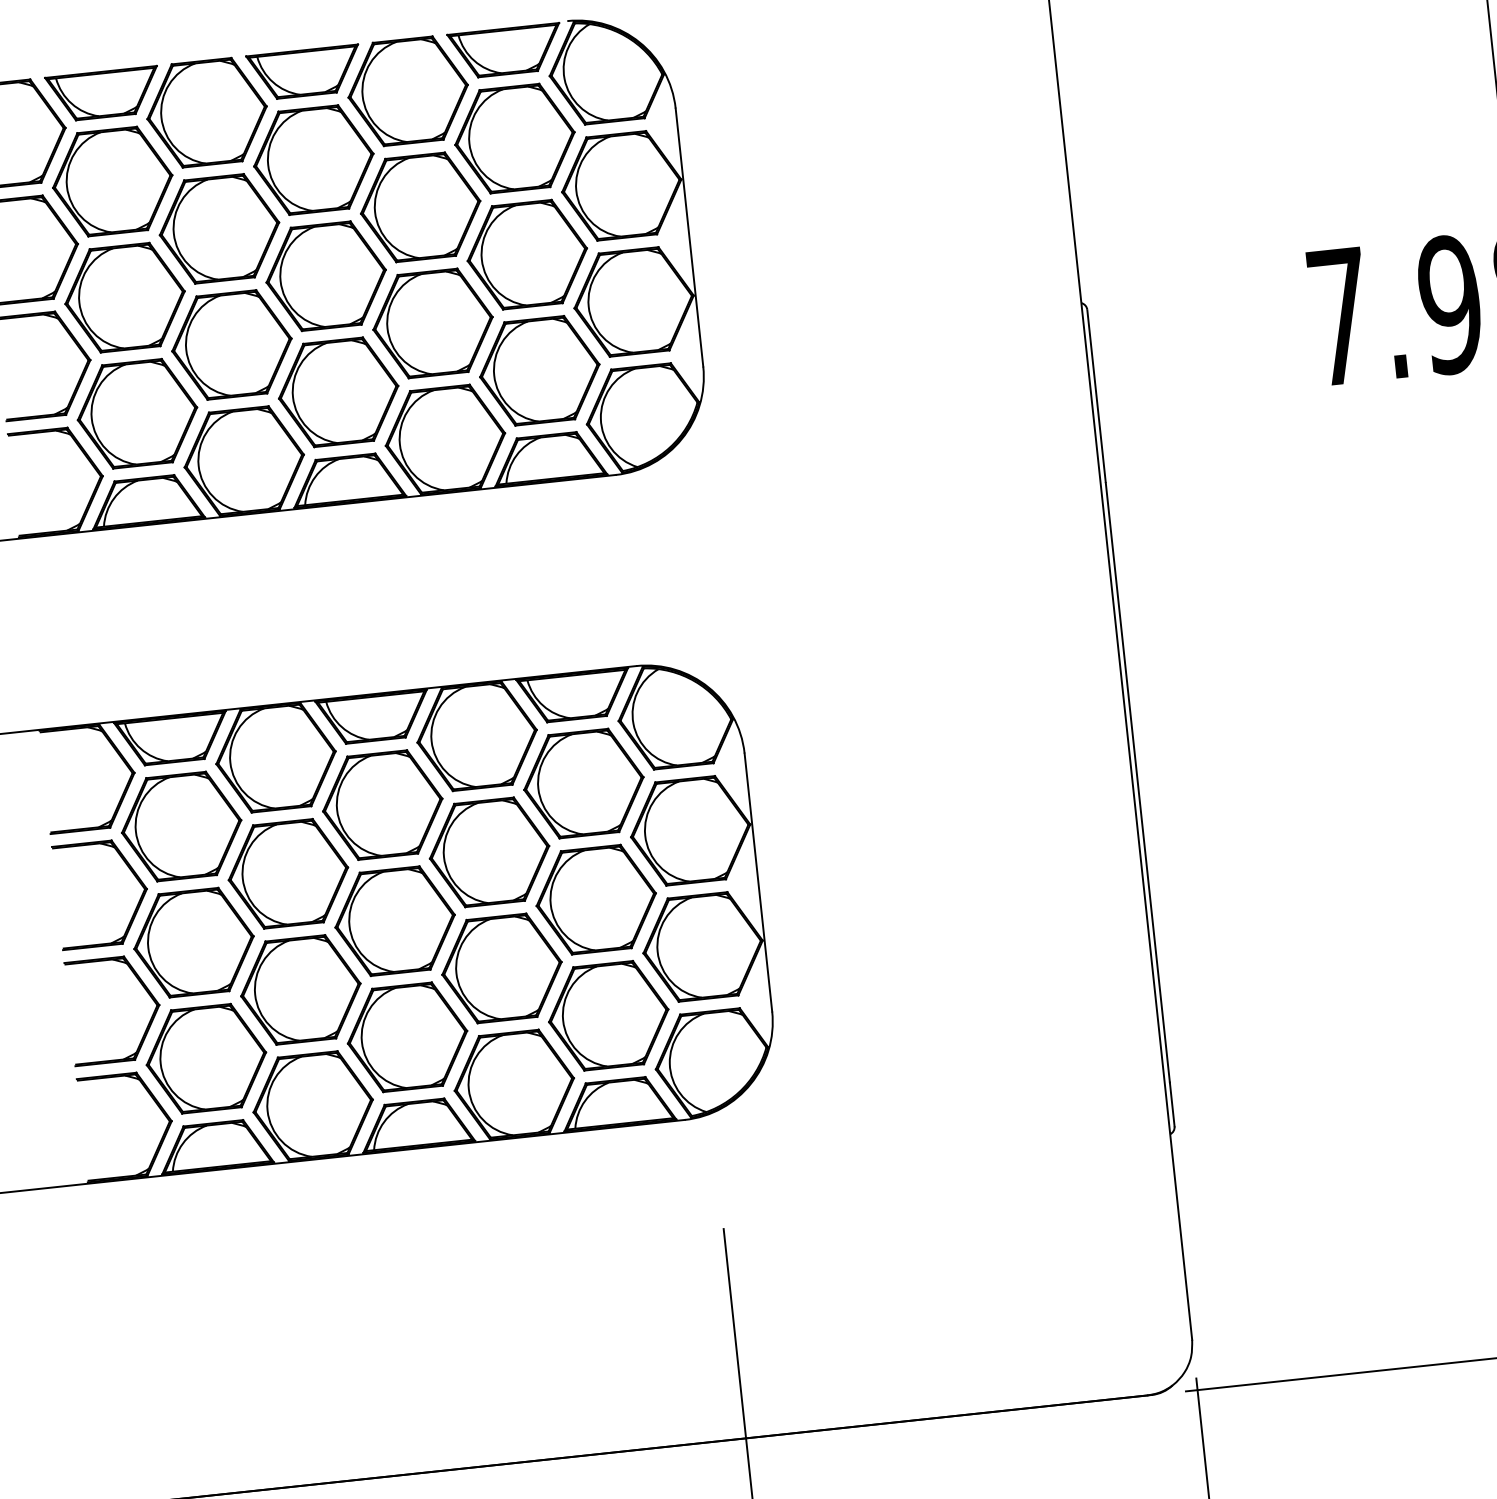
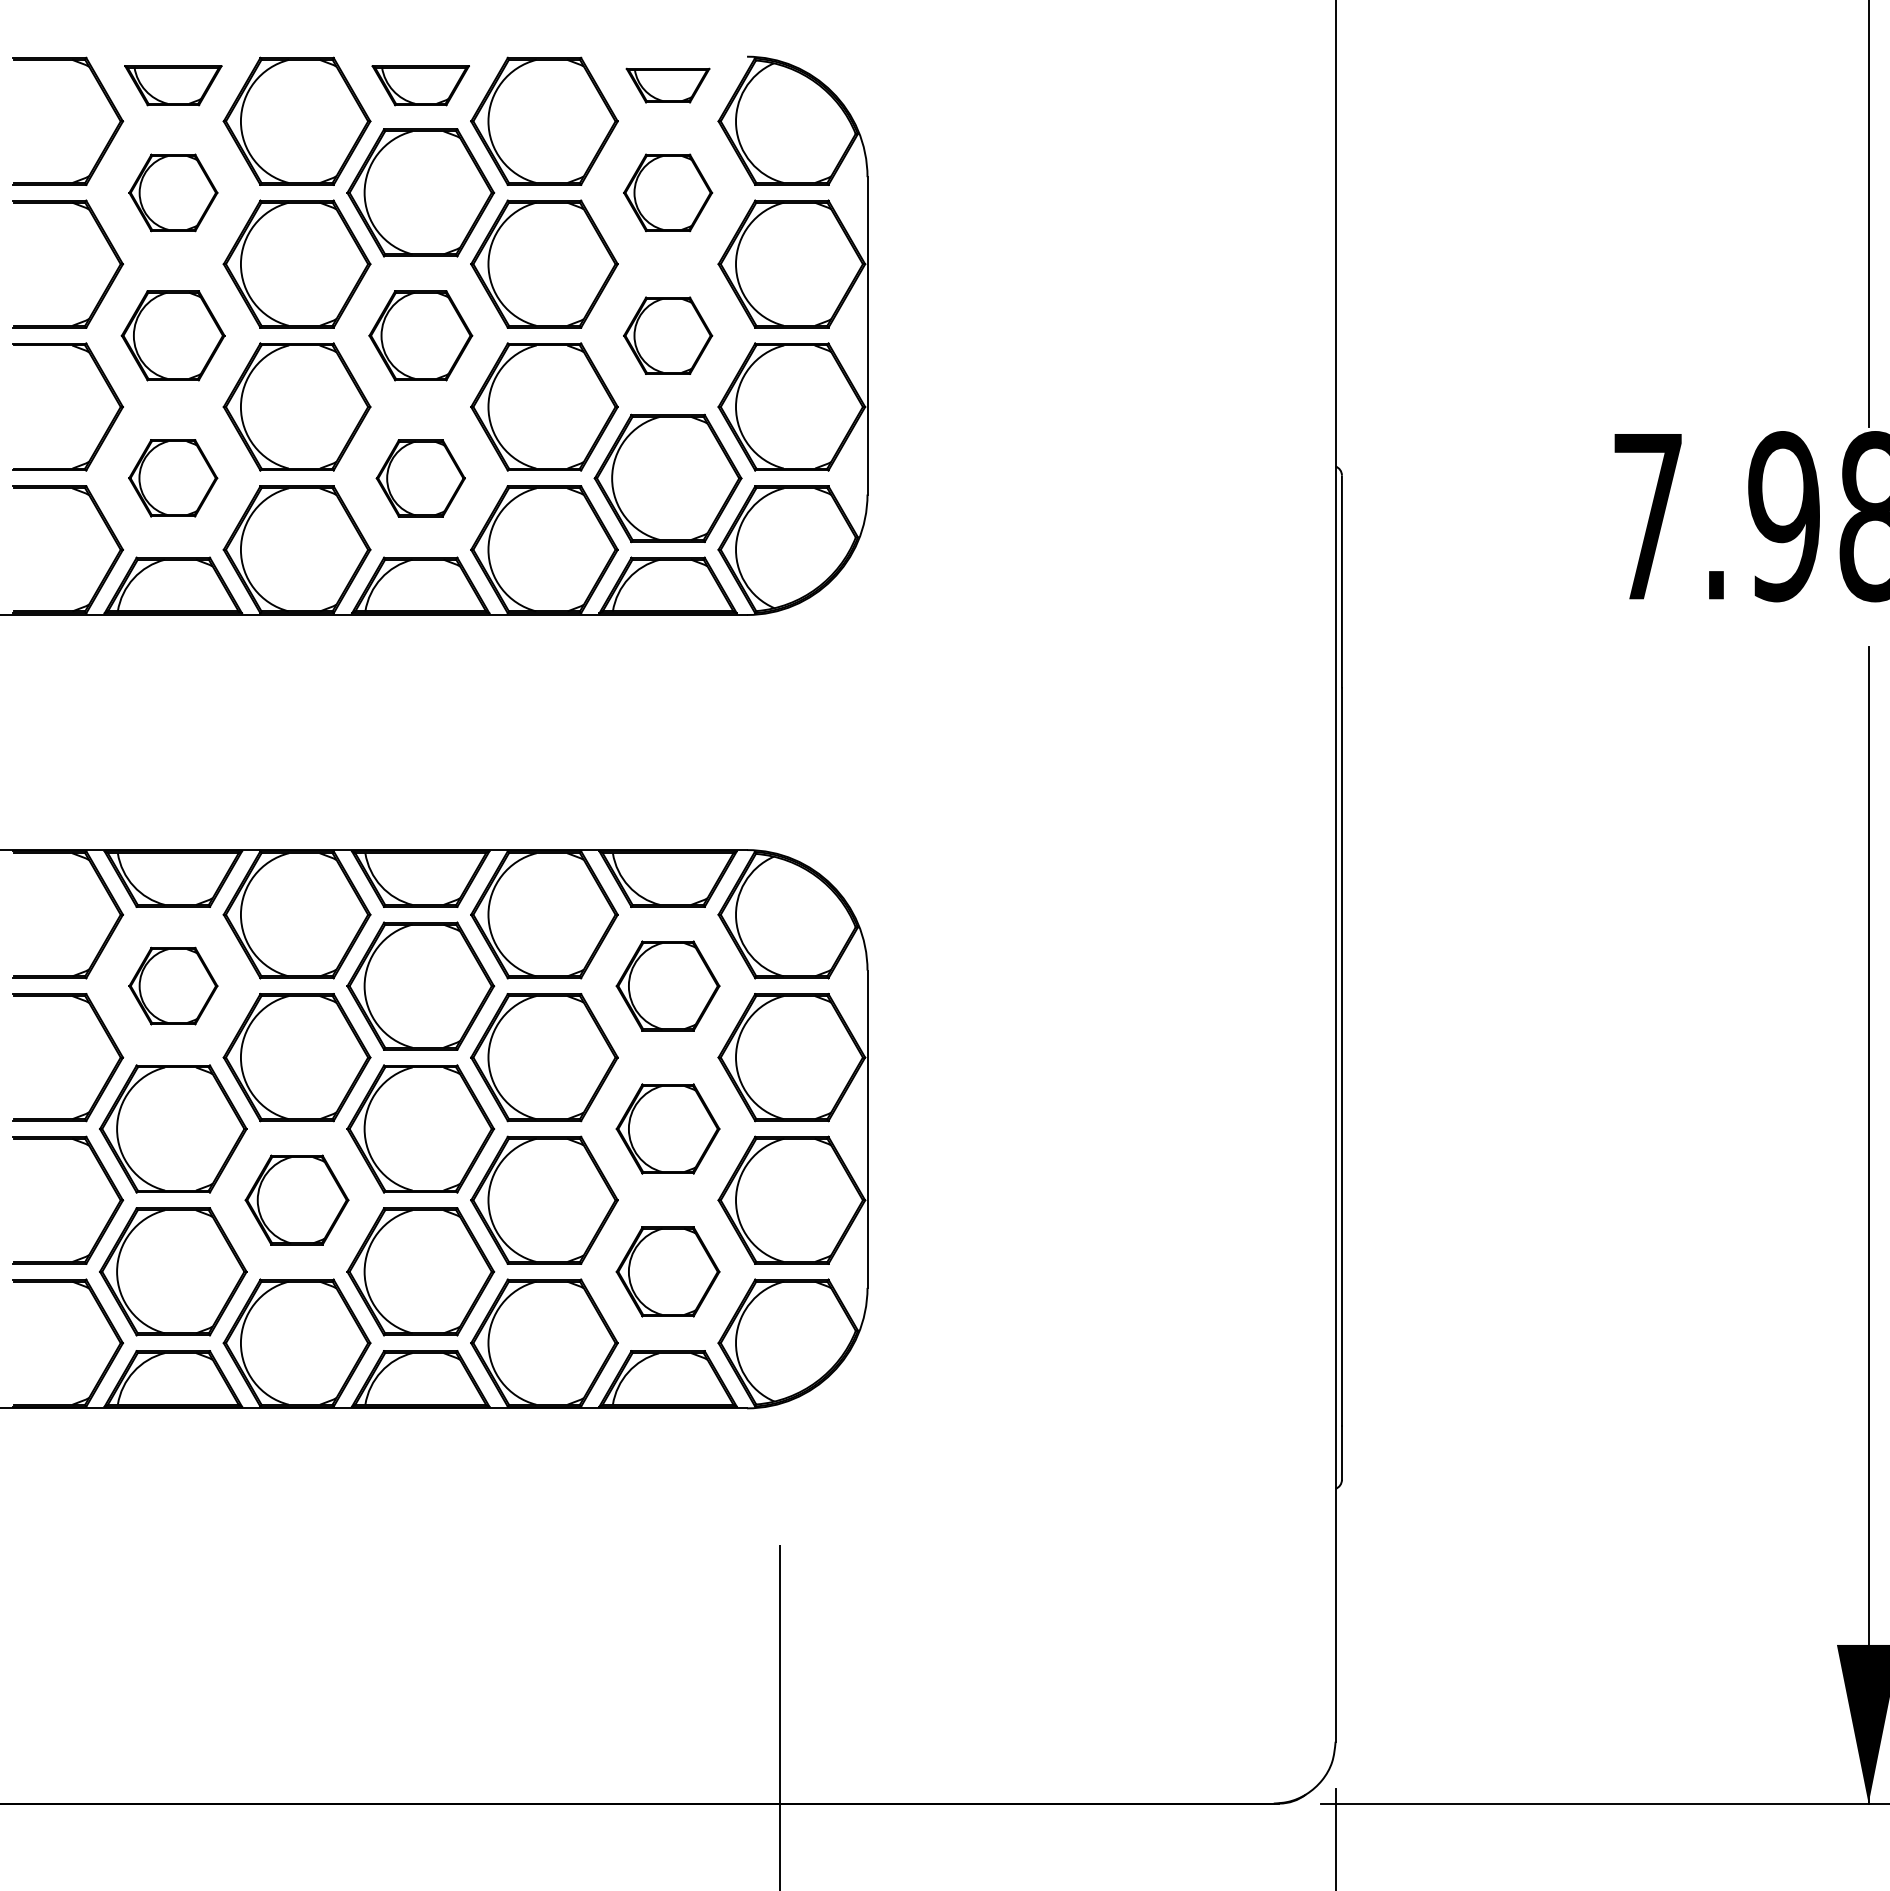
part: (505, 51) -> (667, 85), size x0.6
part: (304, 72) -> (420, 85), size x0.7
part: (103, 94) -> (173, 85), size x0.7
part: (514, 138) -> (667, 192), size x0.6
part: (112, 181) -> (173, 192), size x0.6
part: (526, 254) -> (667, 335), size x0.6
part: (326, 276) -> (420, 335), size x0.7
part: (124, 297) -> (172, 335), size x0.7
part: (338, 392) -> (420, 478), size x0.6
part: (136, 413) -> (172, 477), size x0.6
part: (583, 783) -> (667, 985), size x0.7
part: (181, 826) -> (173, 985), size x0.6
part: (595, 899) -> (667, 1128), size x0.7
part: (300, 989) -> (296, 1199), size x0.7
part: (608, 1015) -> (667, 1271), size x0.7

